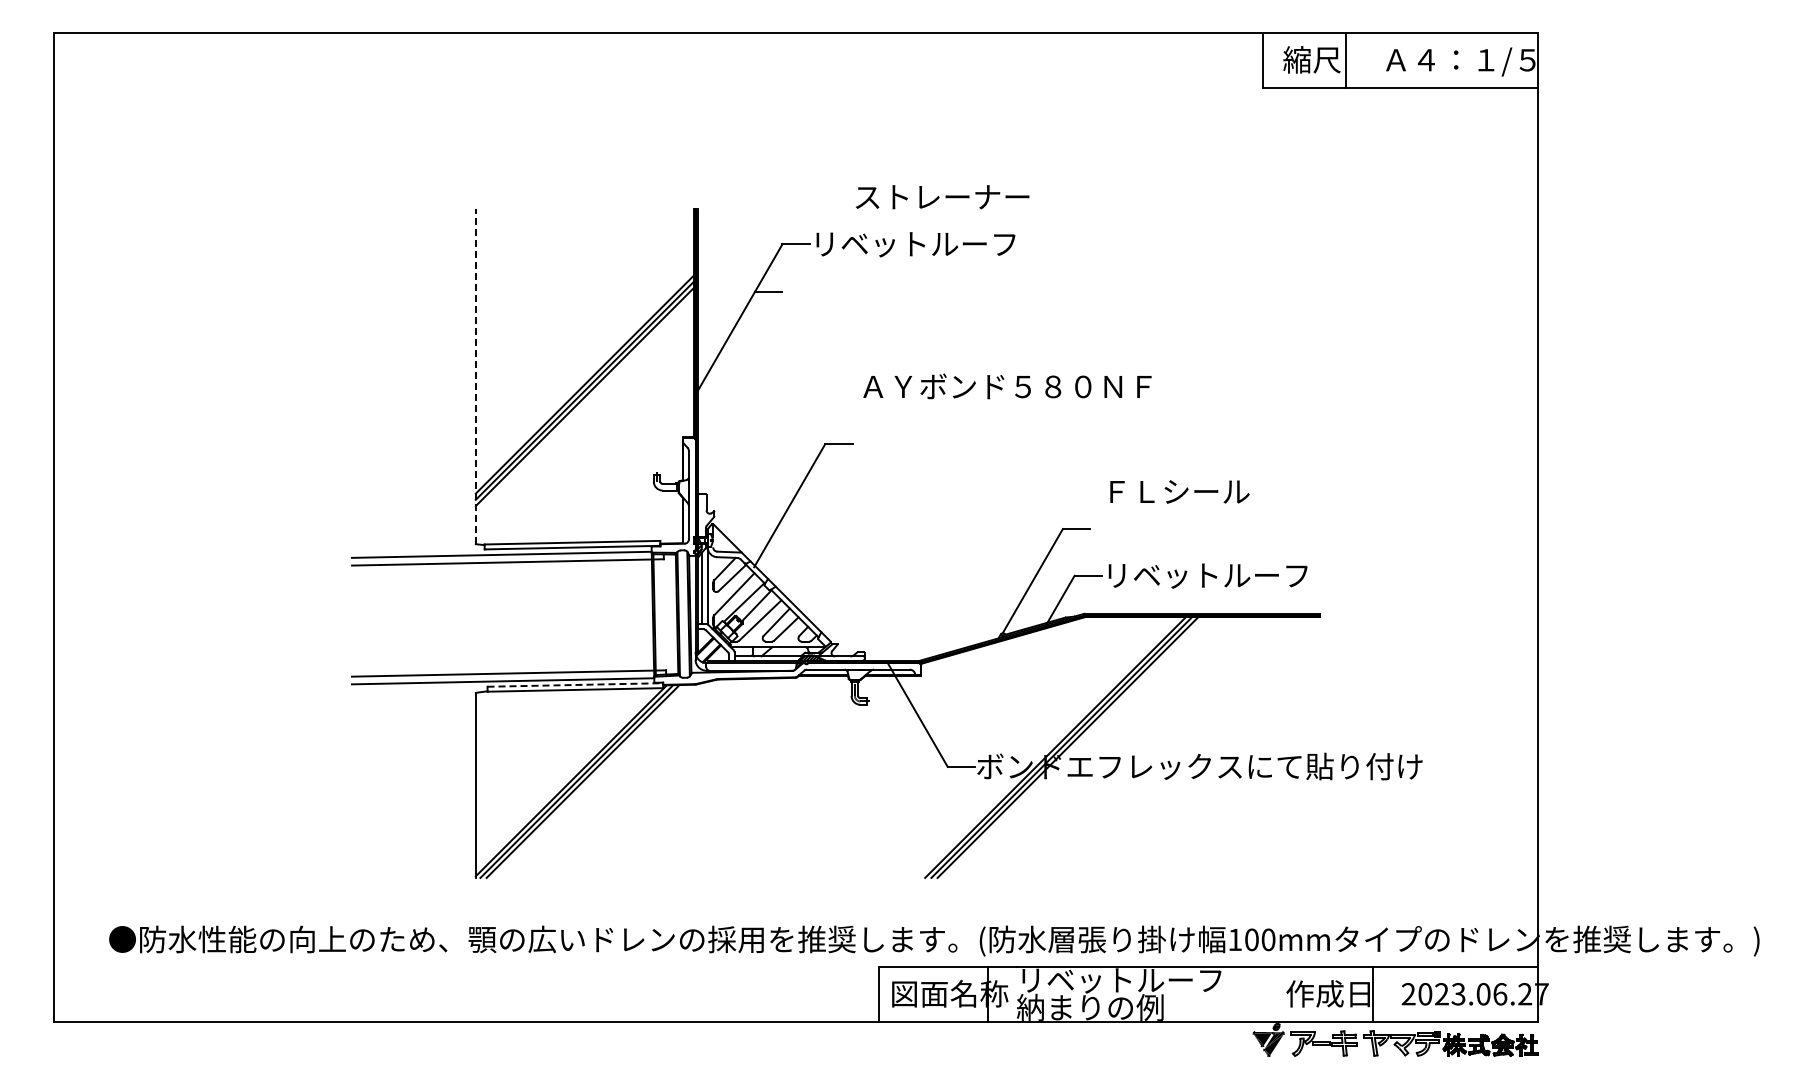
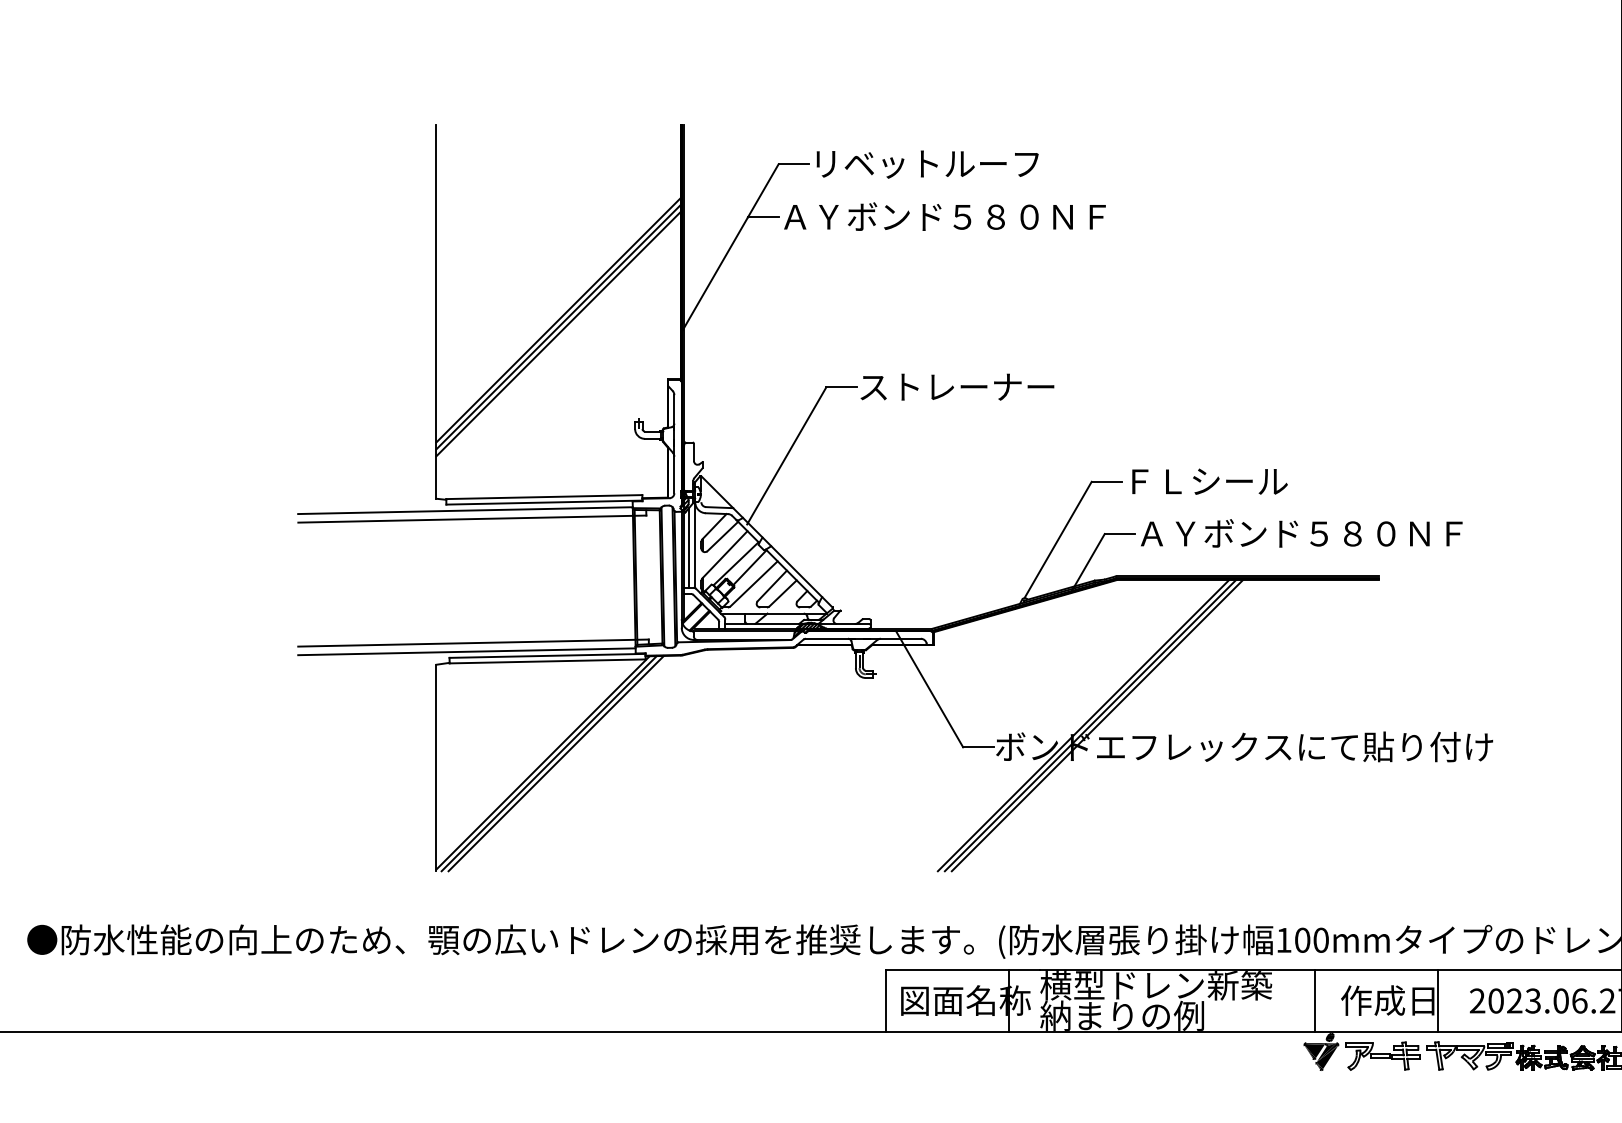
text: (942, 197) -> (957, 387), moved
line: (475, 376) -> (436, 311), dashed -> solid
text: (1007, 386) -> (945, 216), moved
text: (1179, 491) -> (1209, 481), moved
text: (1251, 575) -> (1302, 533), リベットルーフ -> ＡＹボンド５８０ＮＦ
line: (575, 684) -> (547, 655), dashed -> solid
text: (1120, 980) -> (1155, 985), リベットルーフ -> 横型ドレン新築
line: (1263, 993) -> (1315, 1000), added

